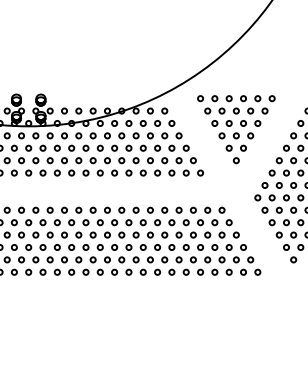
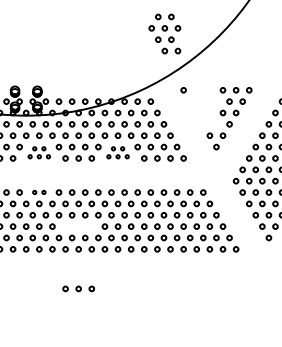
part: (221, 117) -> (164, 34), moved
part: (42, 166) -> (38, 152), size x0.7
part: (128, 166) -> (117, 152), size x0.7
part: (42, 209) -> (38, 191), size x0.7
part: (85, 247) -> (78, 288), moved

